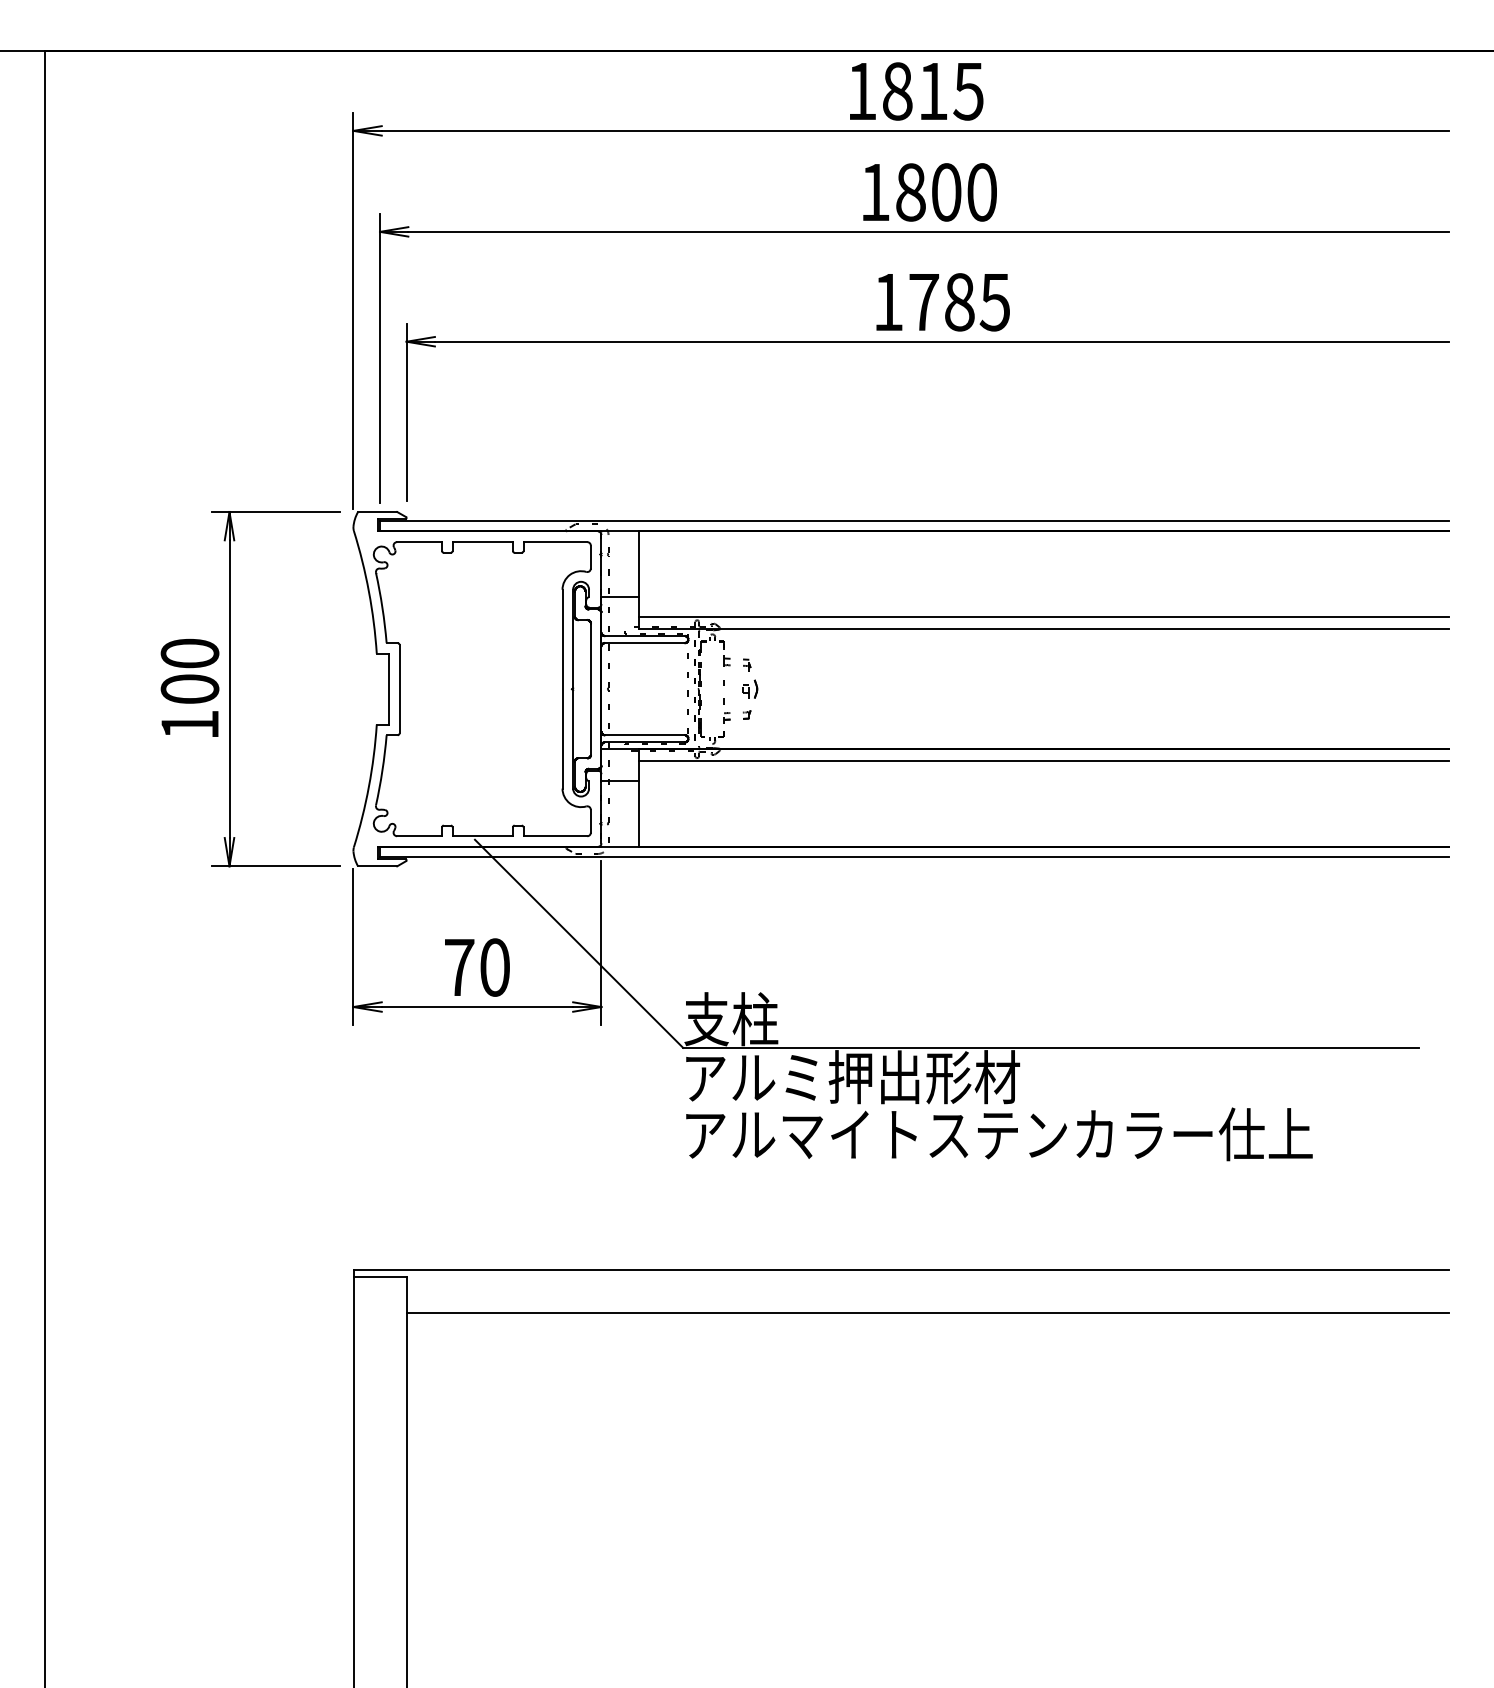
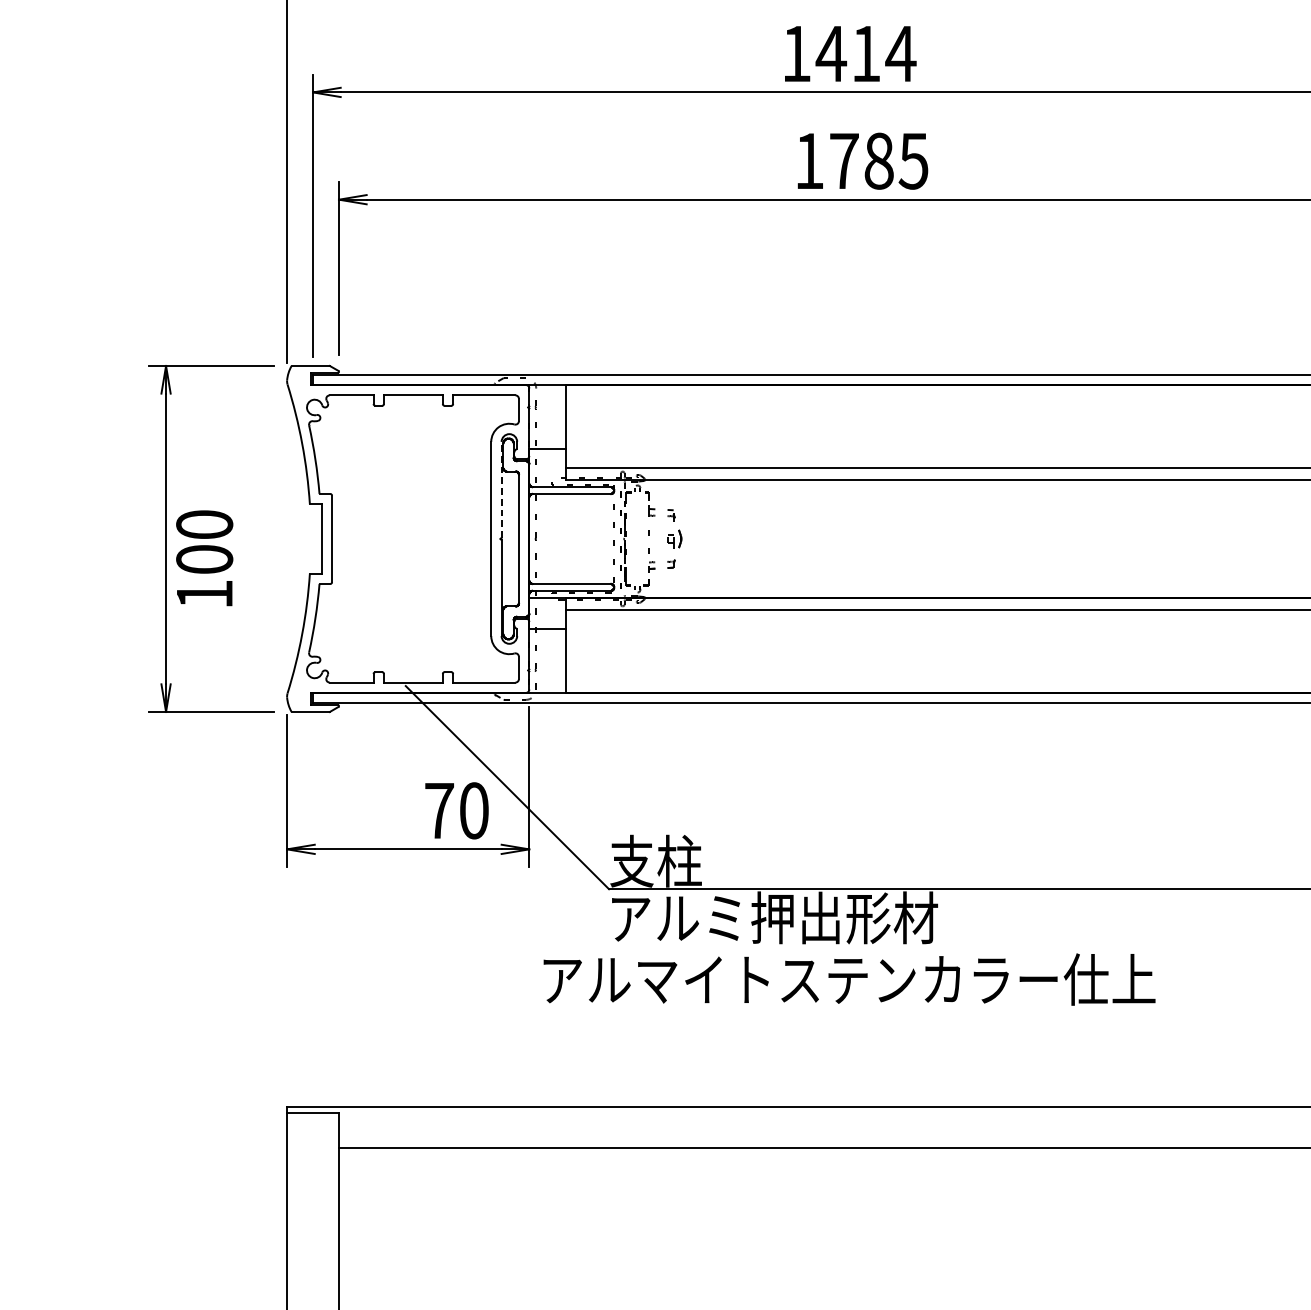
text: (946, 192) -> (866, 53), 1800 -> 1414
line: (573, 638) -> (501, 489), solid -> dashed
text: (189, 687) -> (204, 557), moved
text: (477, 967) -> (457, 810), moved
text: (999, 1134) -> (849, 979), moved

